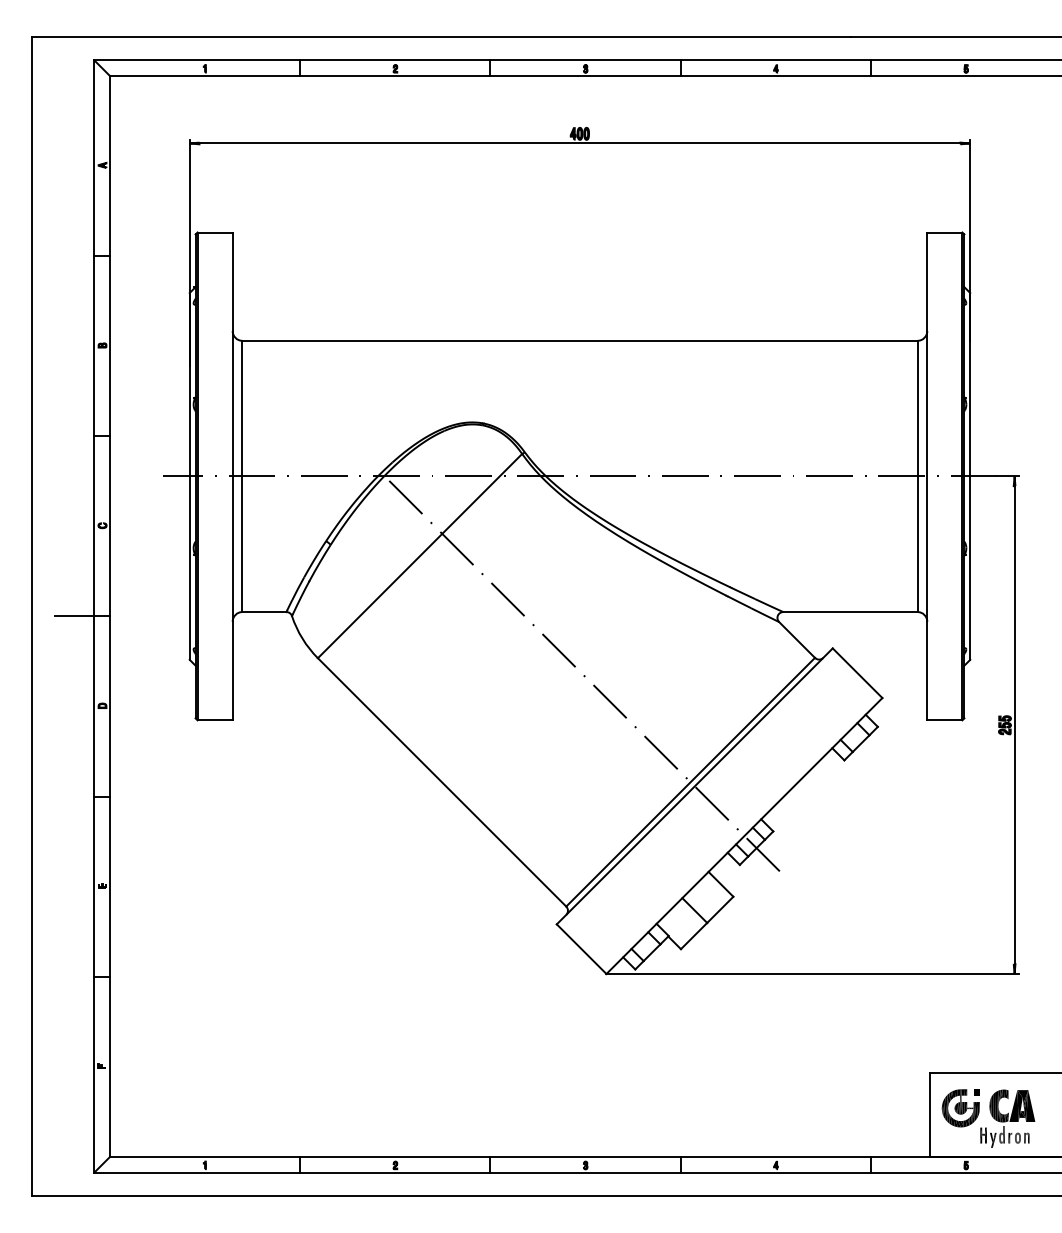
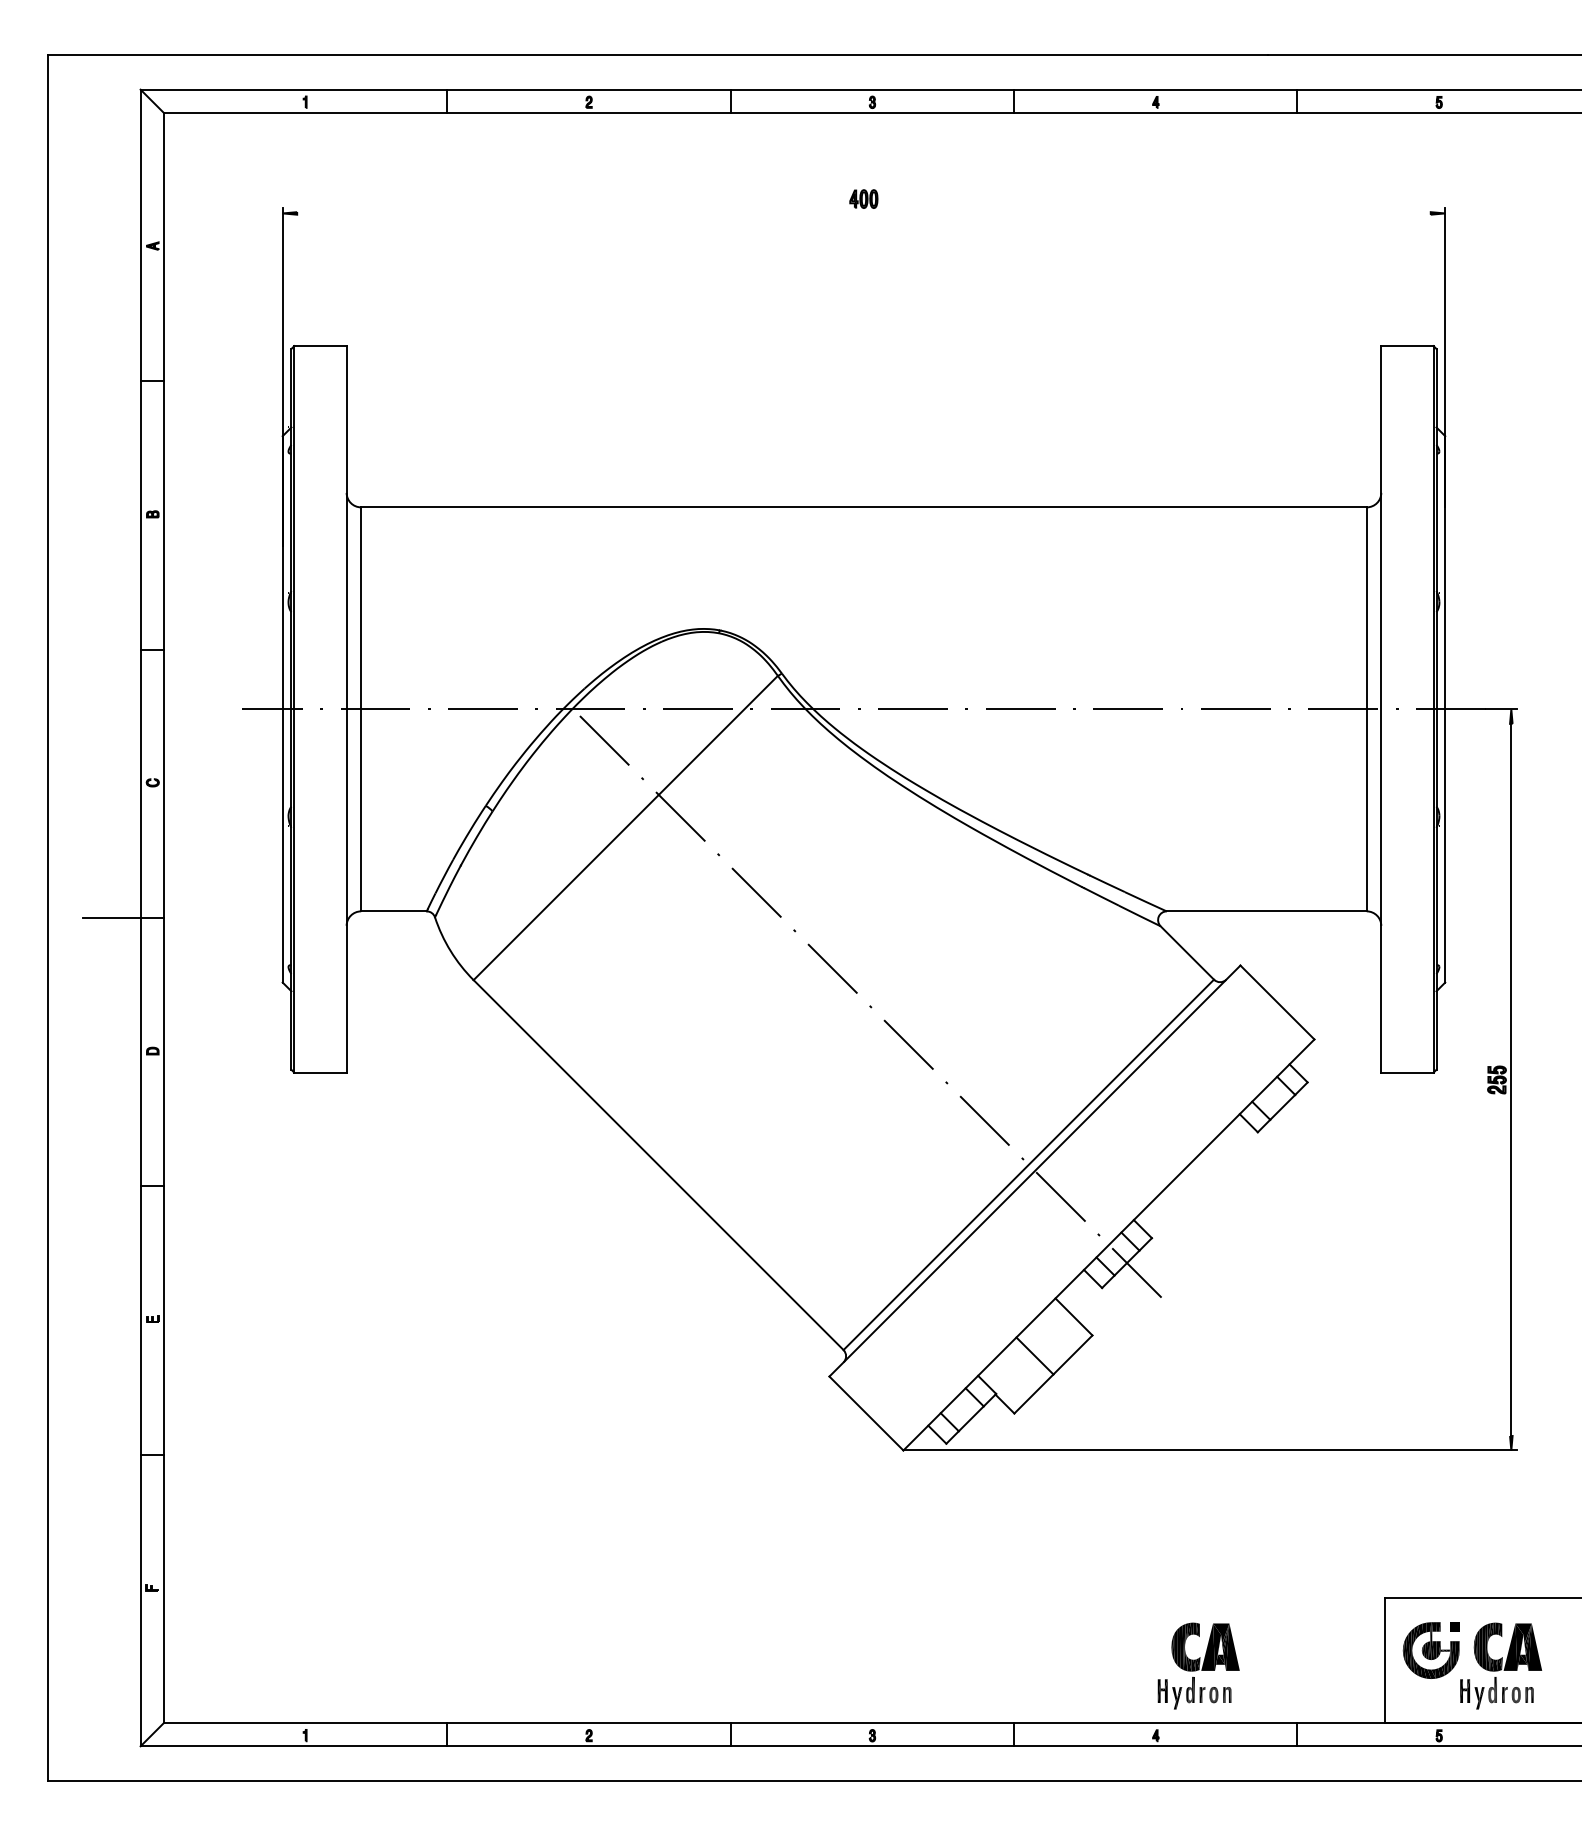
line: (579, 143) -> (863, 213), removed
part: (804, 1118) -> (1198, 1665), added

